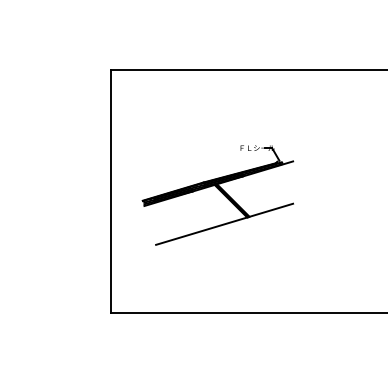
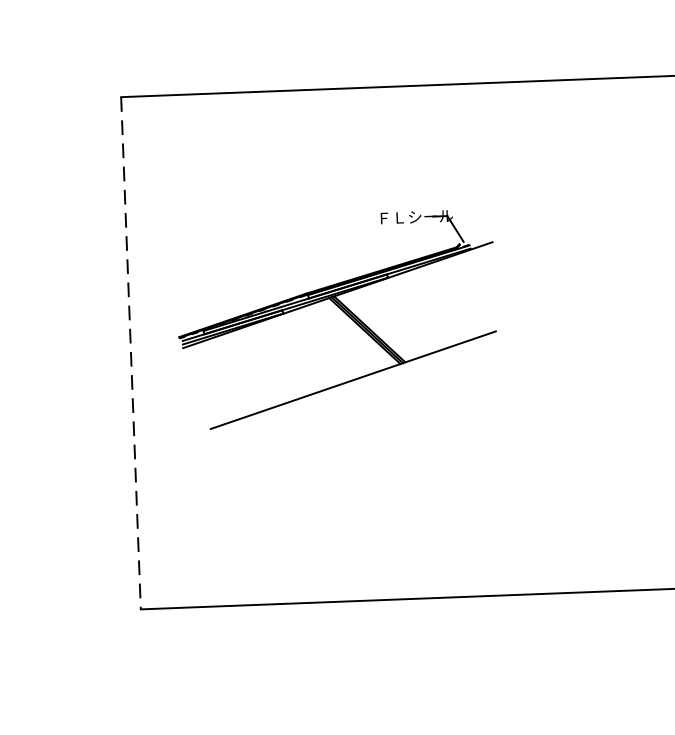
line: (110, 191) -> (130, 353), solid -> dashed
part: (217, 195) -> (336, 320), moved

